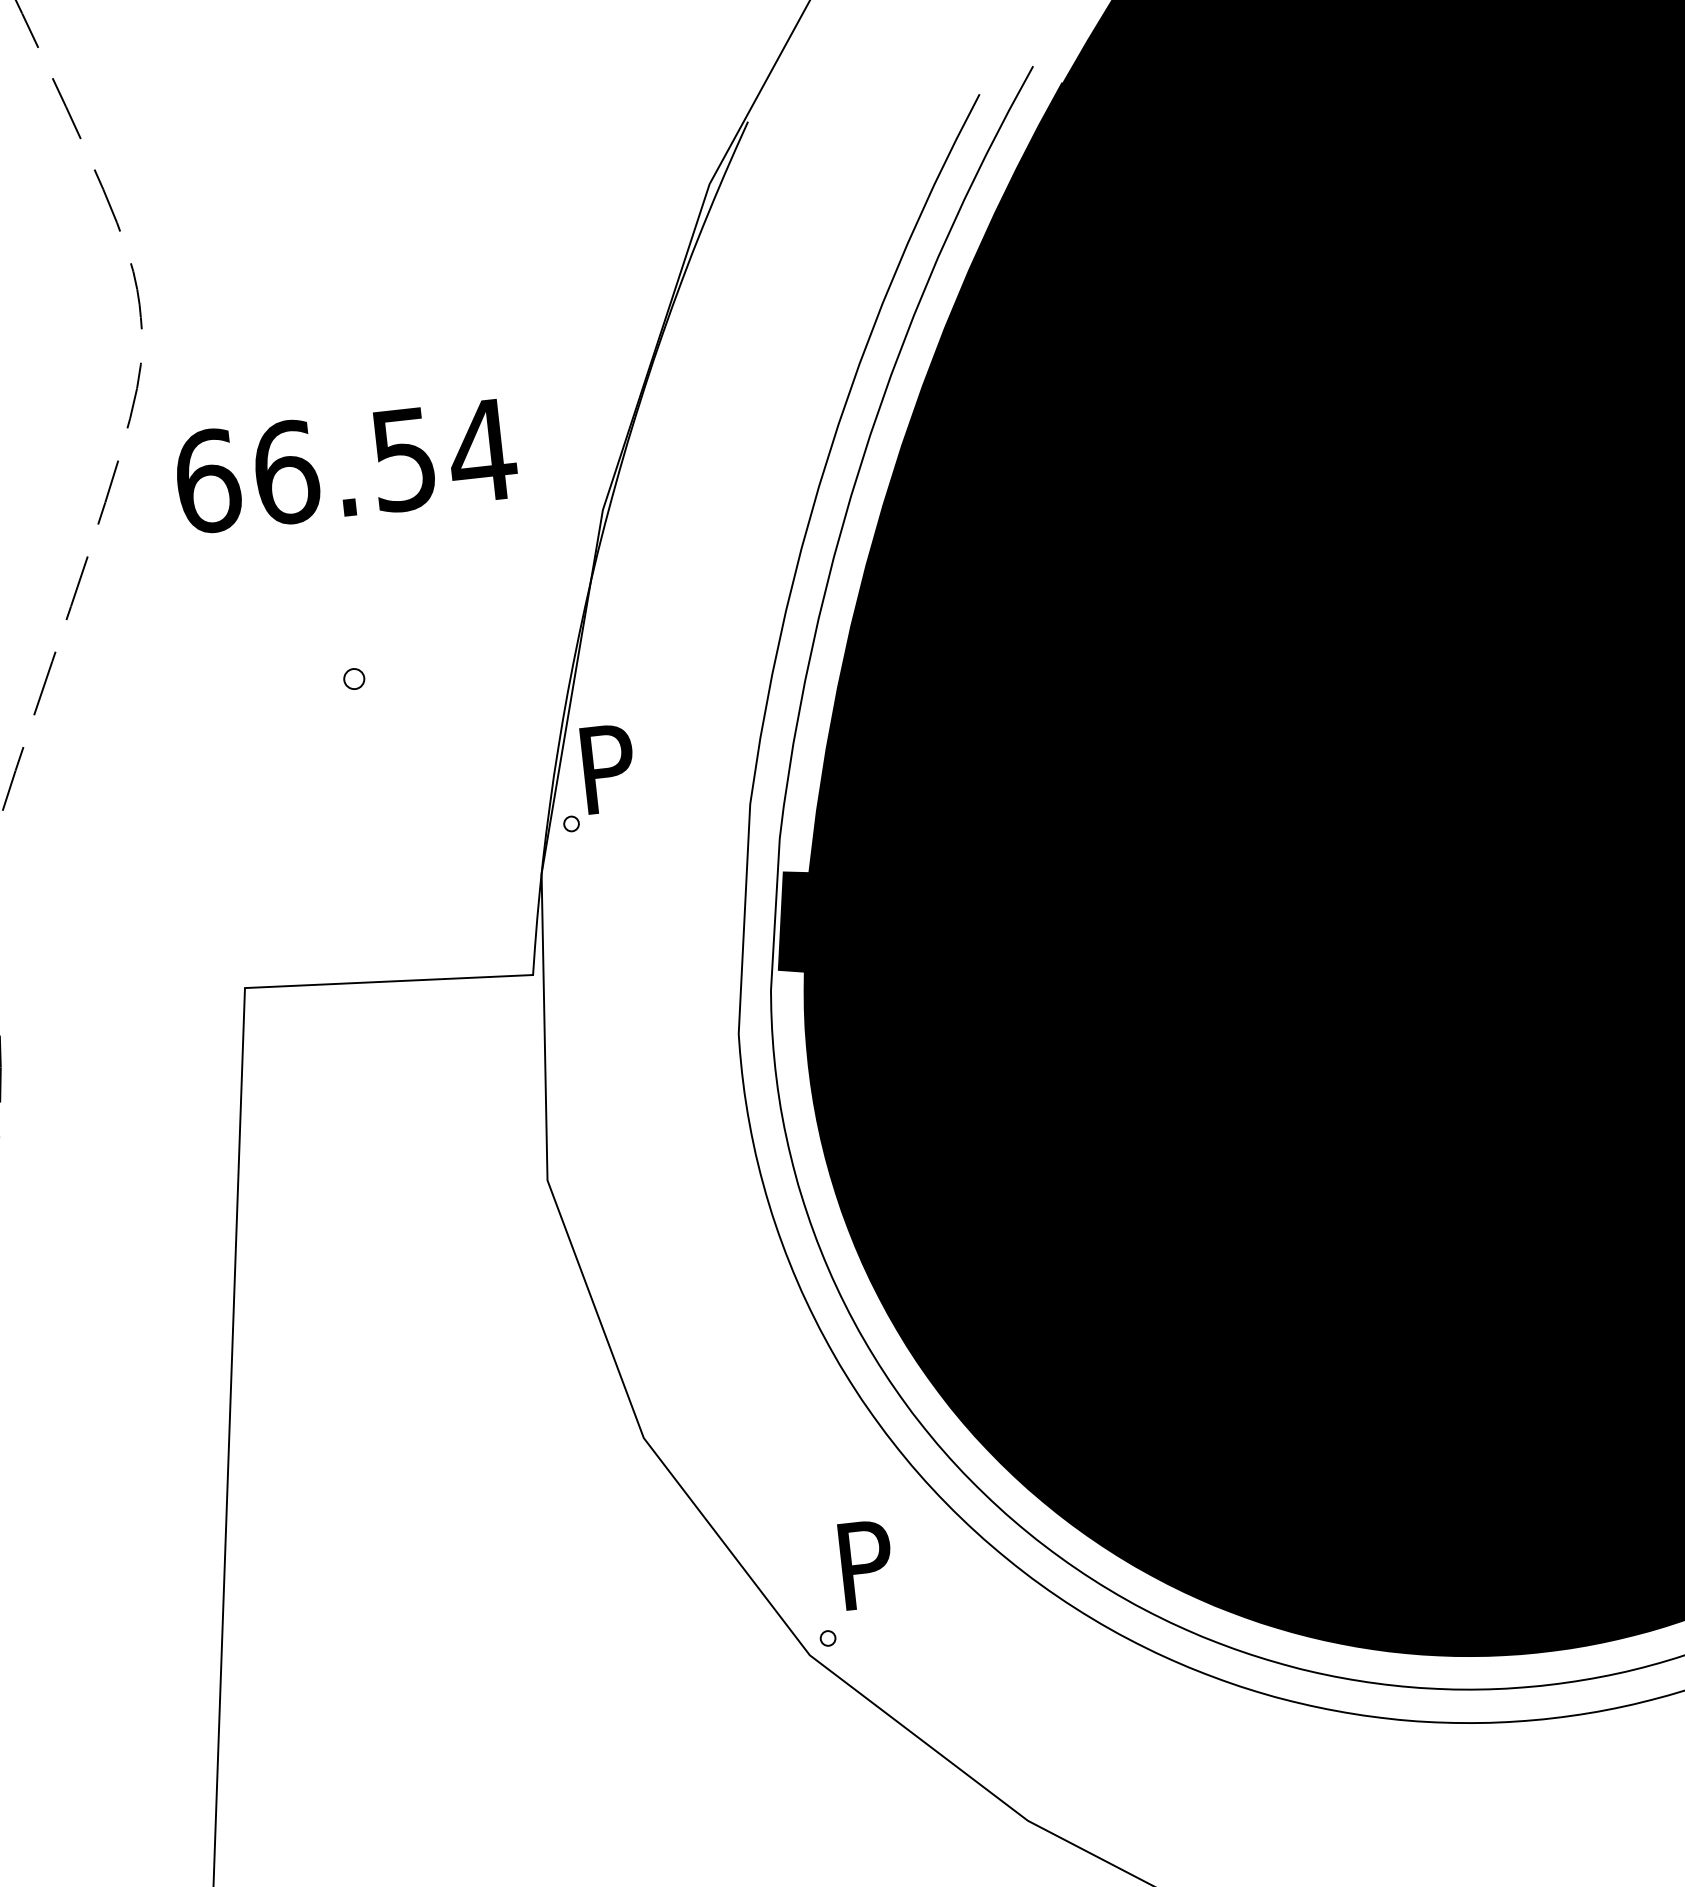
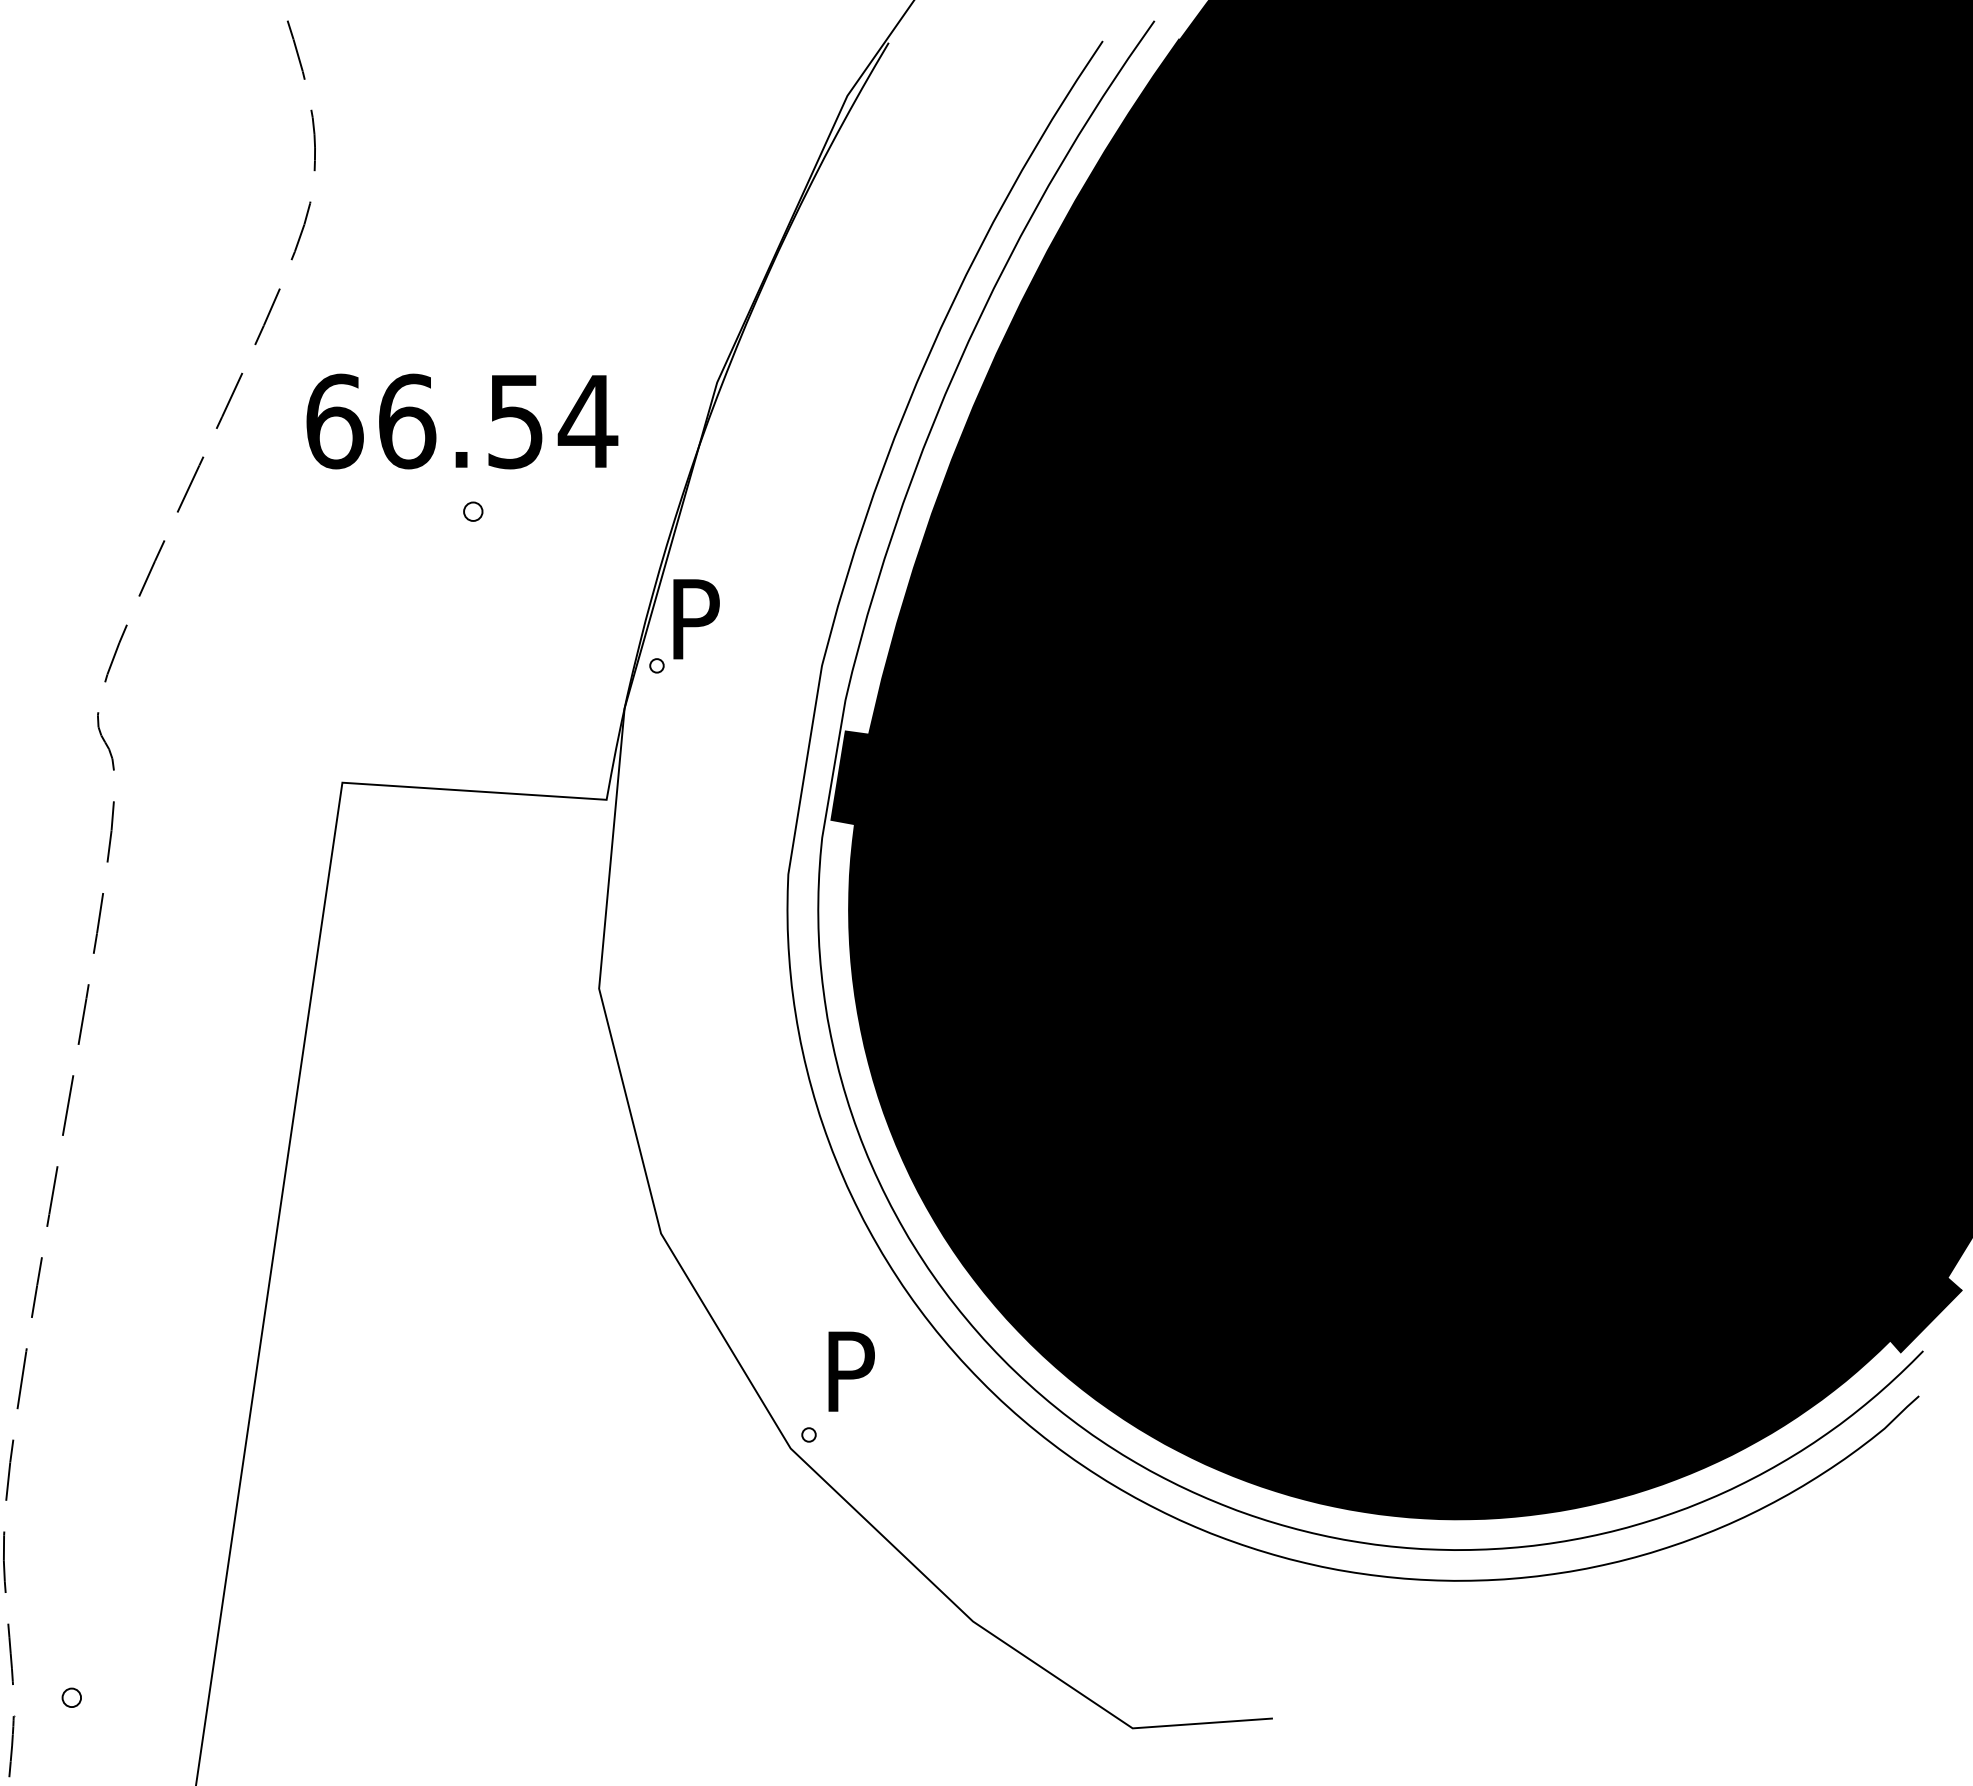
text: (346, 465) -> (462, 421), moved

